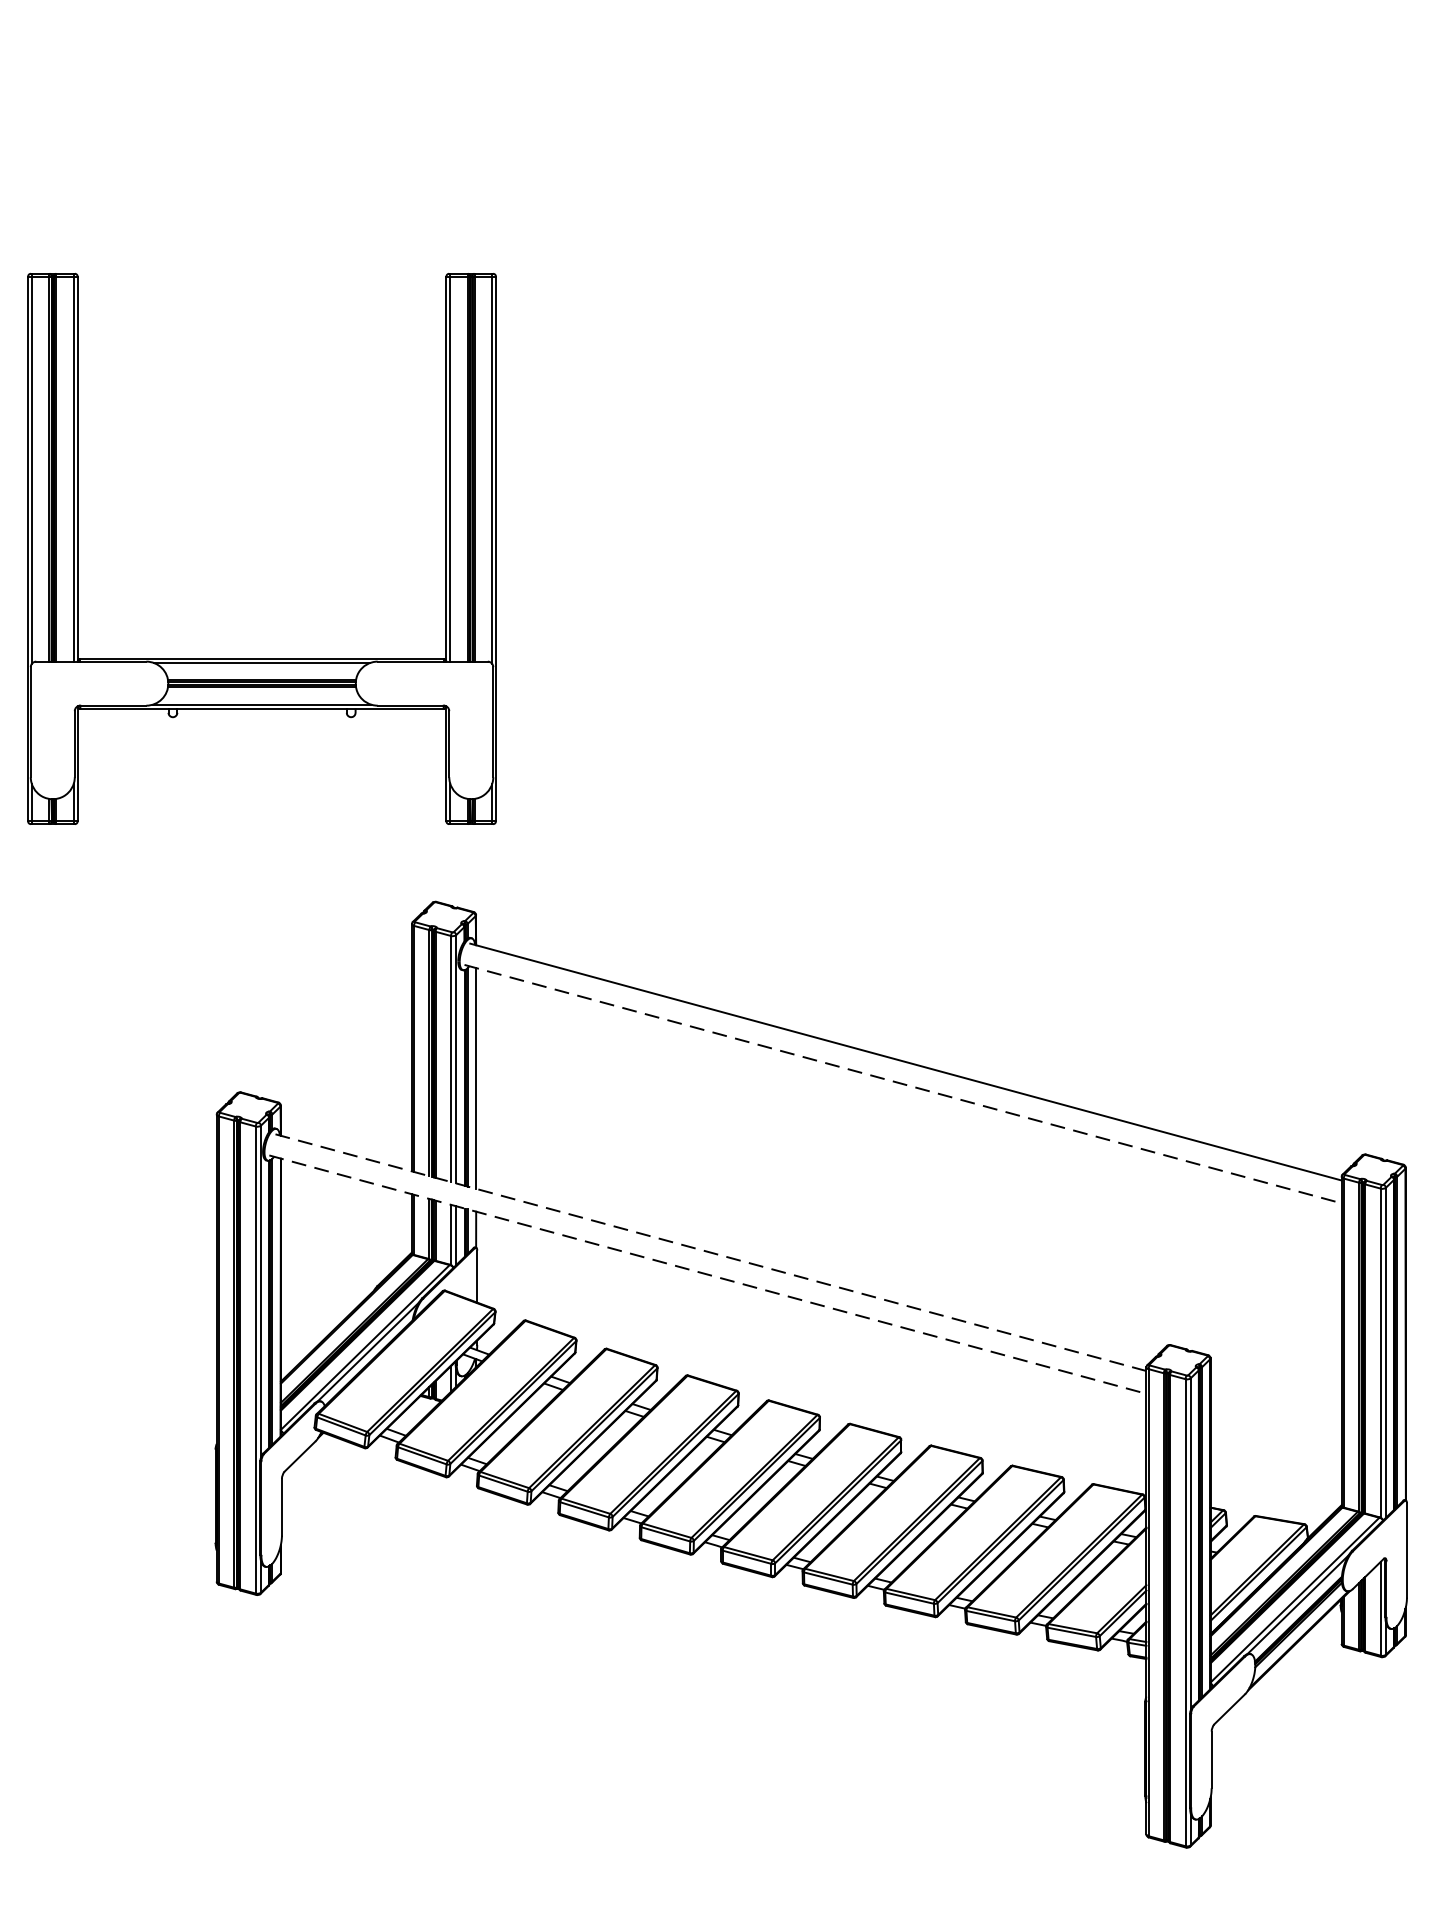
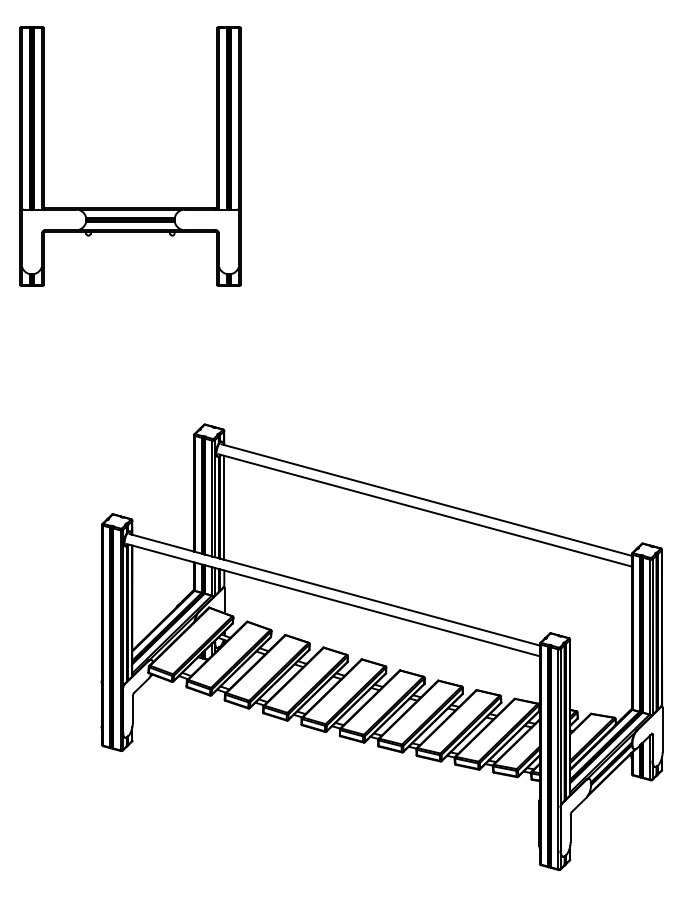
part: (262, 657) -> (130, 207), moved
line: (903, 1084) -> (425, 510), dashed -> solid
line: (710, 1251) -> (334, 589), dashed -> solid
line: (708, 1275) -> (333, 600), dashed -> solid

